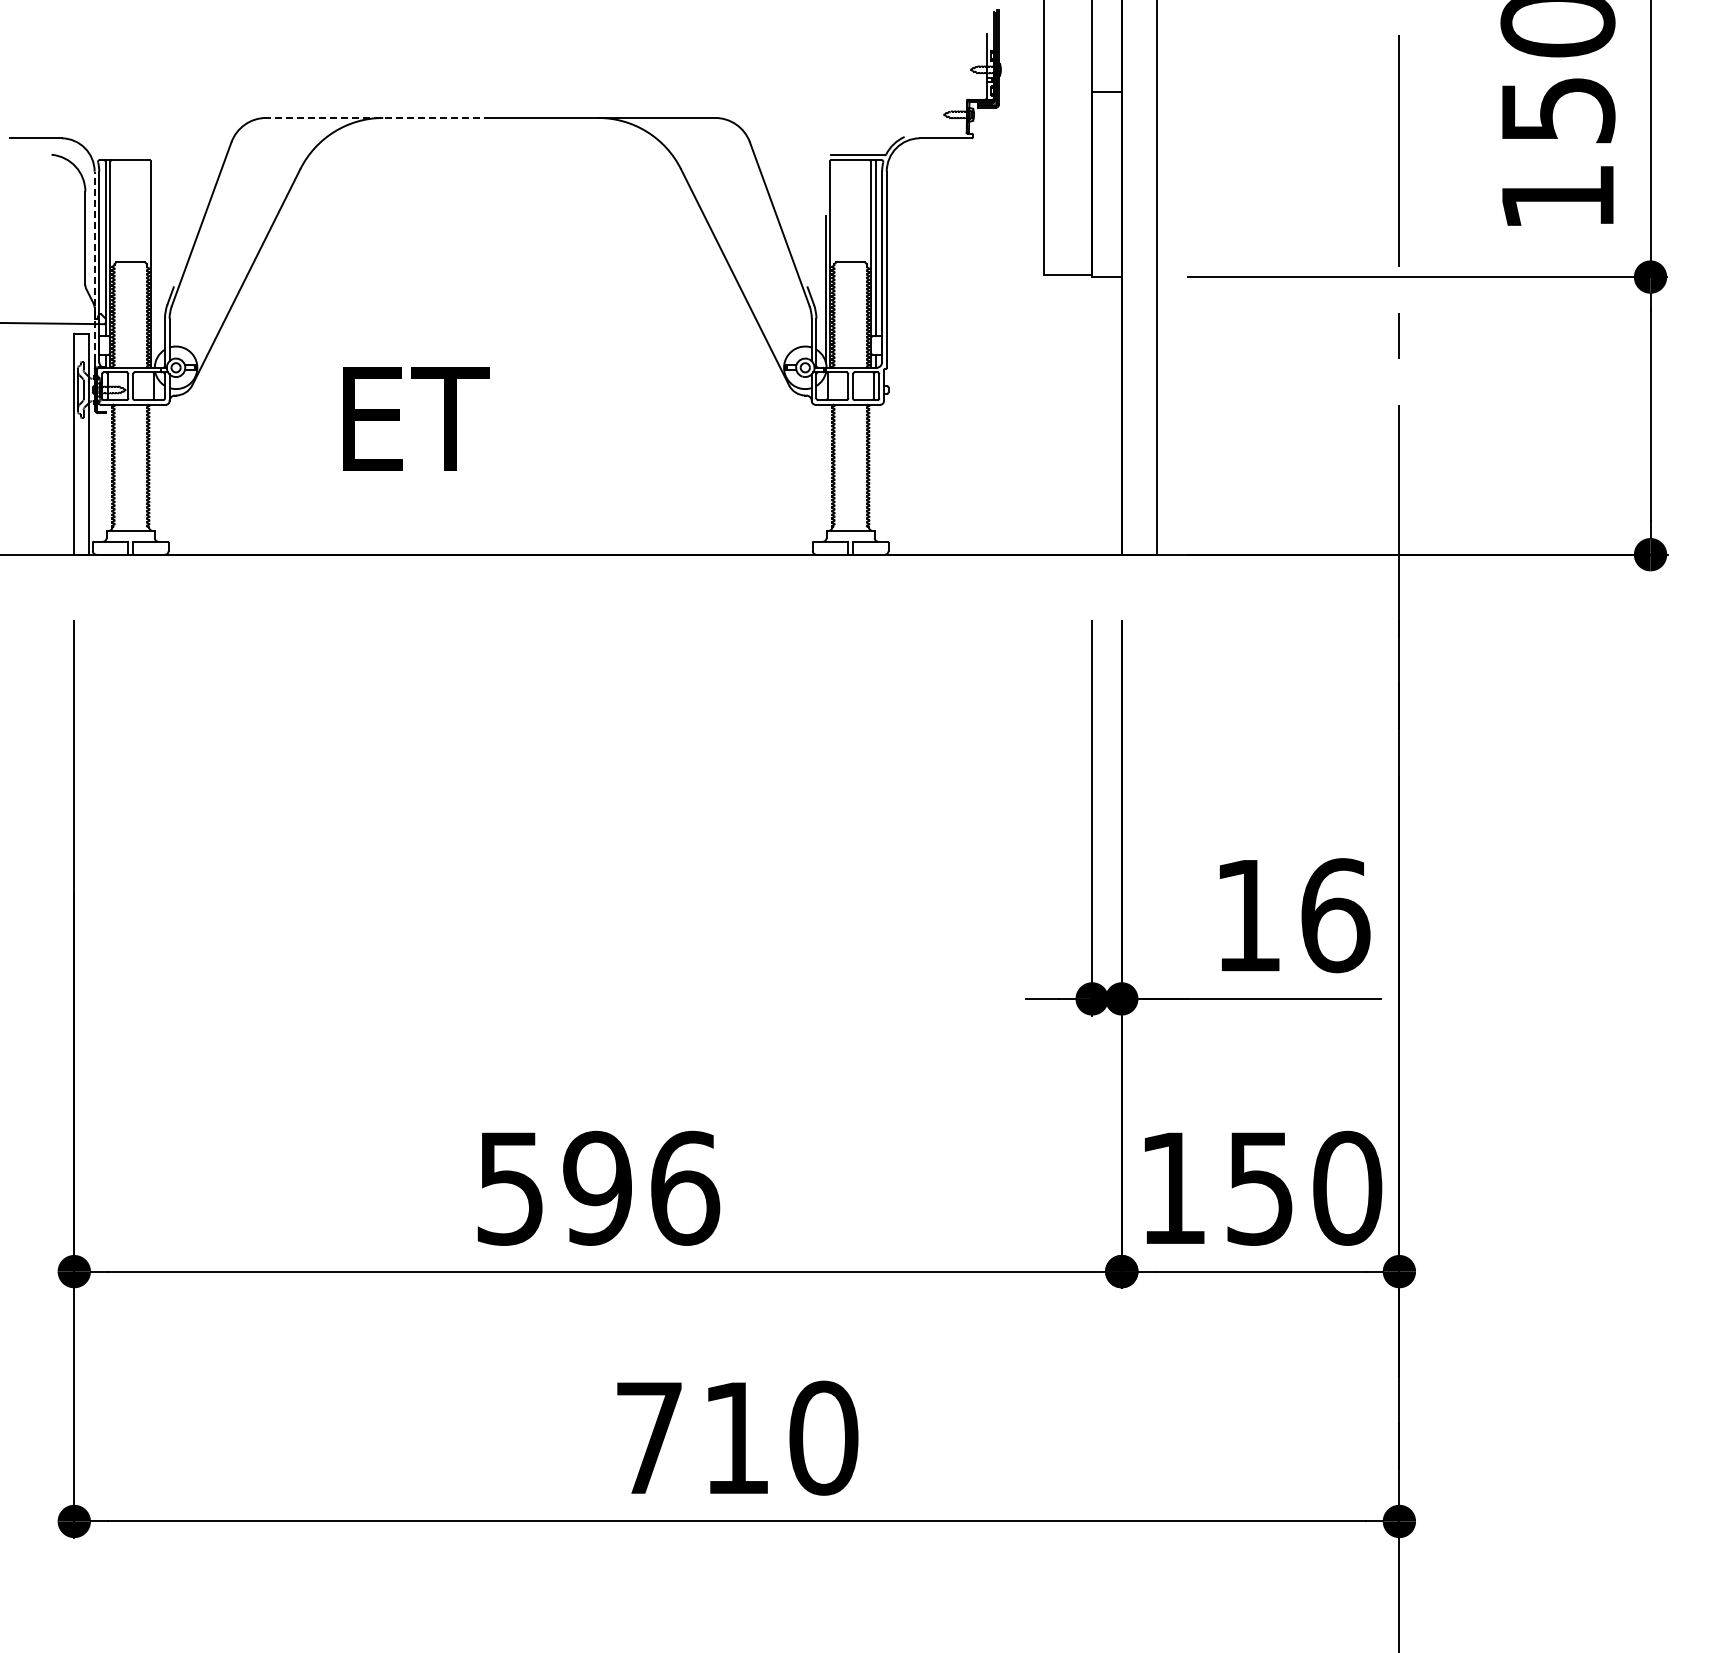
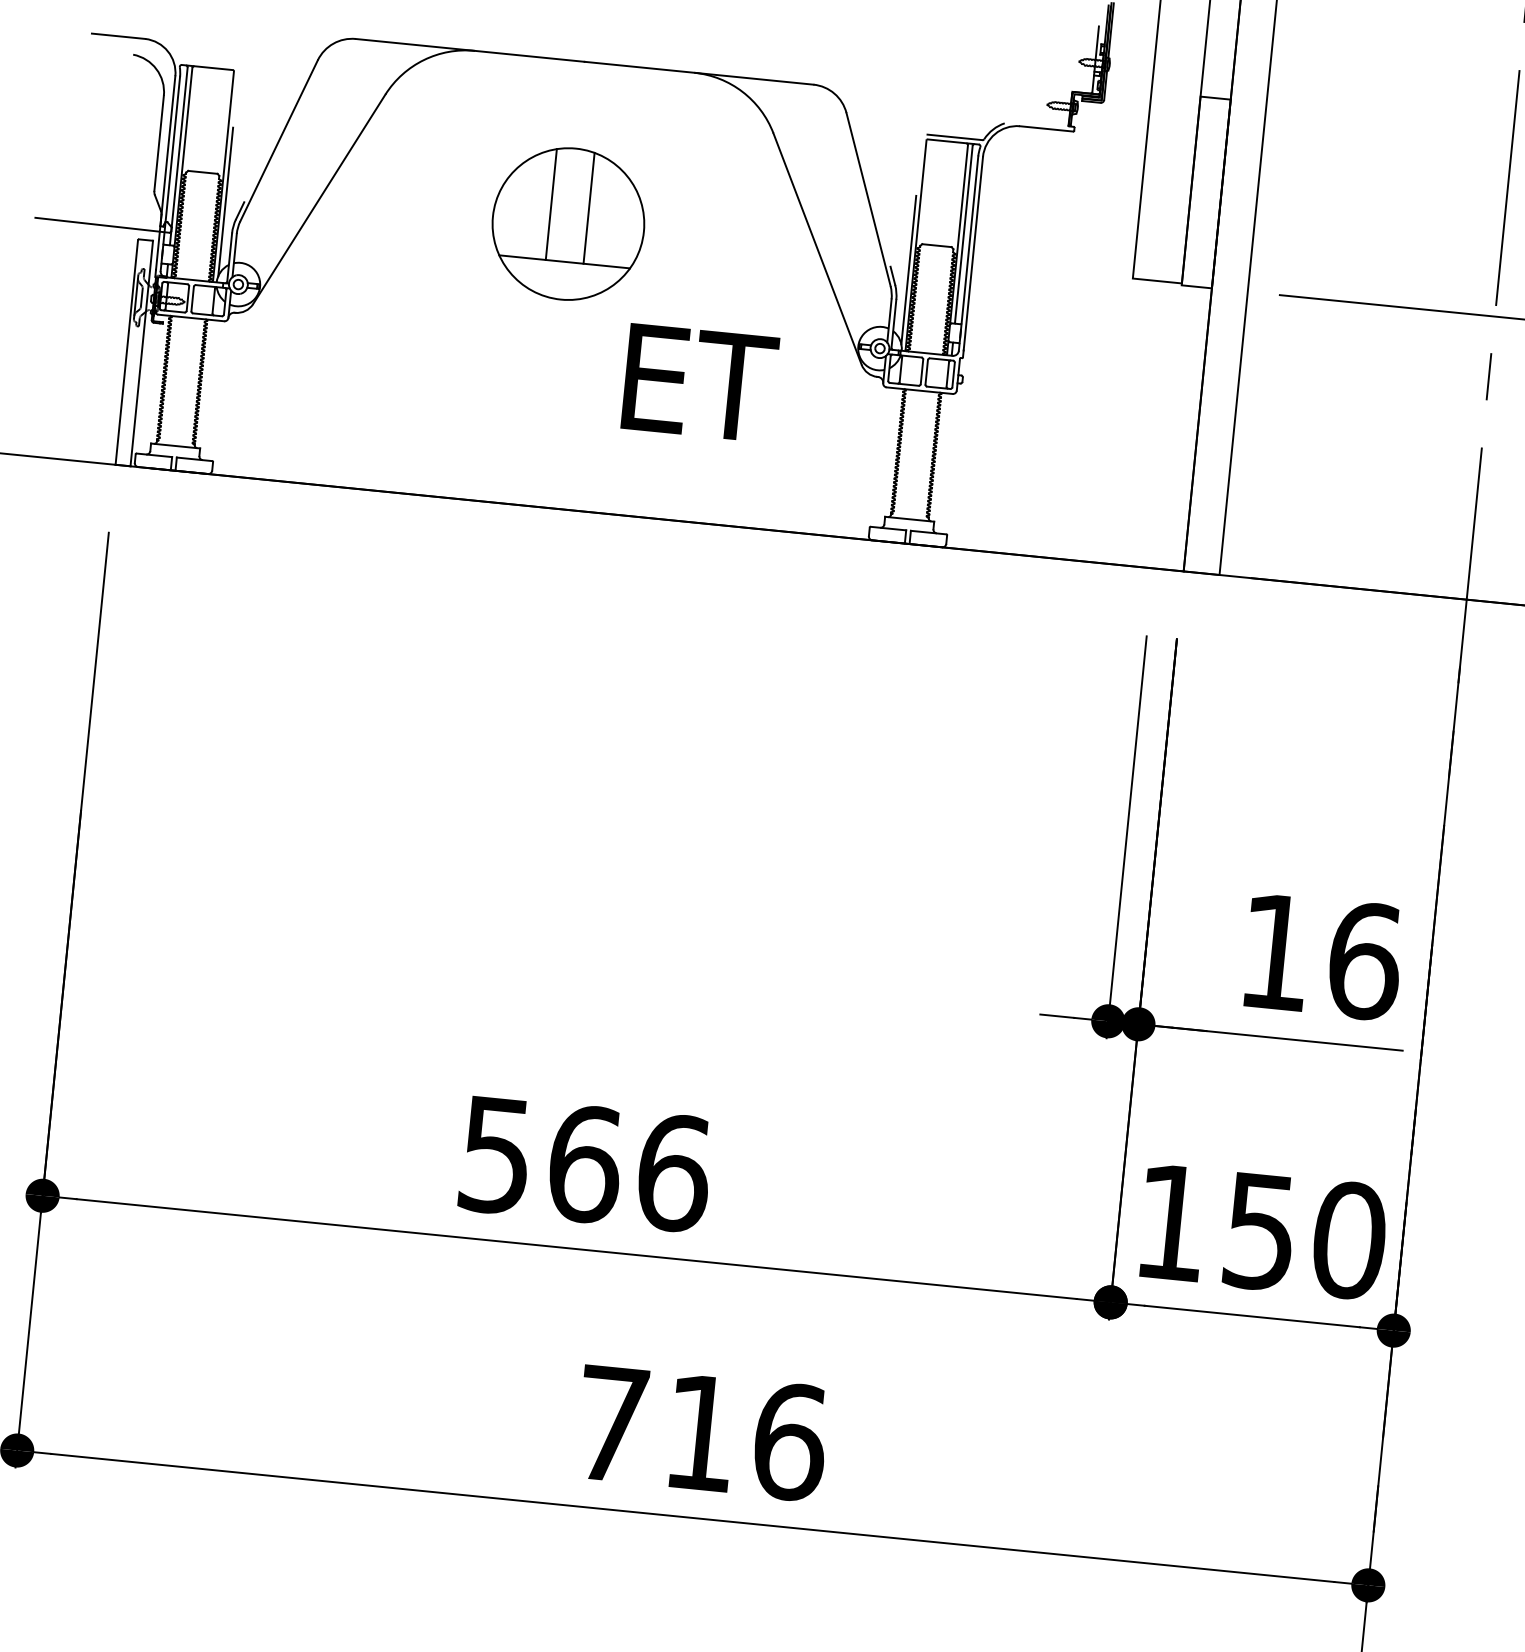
line: (377, 117) -> (469, 49), dashed -> solid
line: (94, 266) -> (165, 172), dashed -> solid
part: (490, 276) -> (568, 223), added
line: (155, 288) -> (225, 201), added
text: (416, 418) -> (700, 382), moved
text: (597, 1187) -> (584, 1163), 596 -> 566
text: (823, 1437) -> (789, 1441), 710 -> 716

